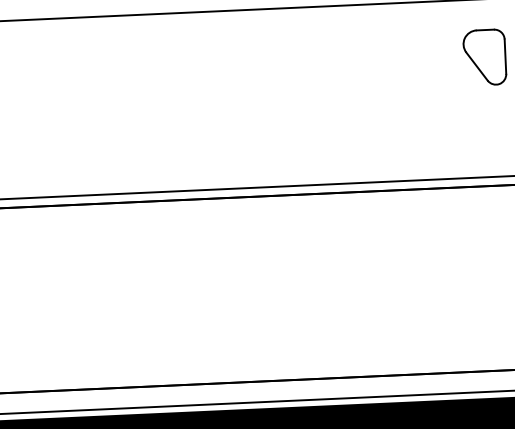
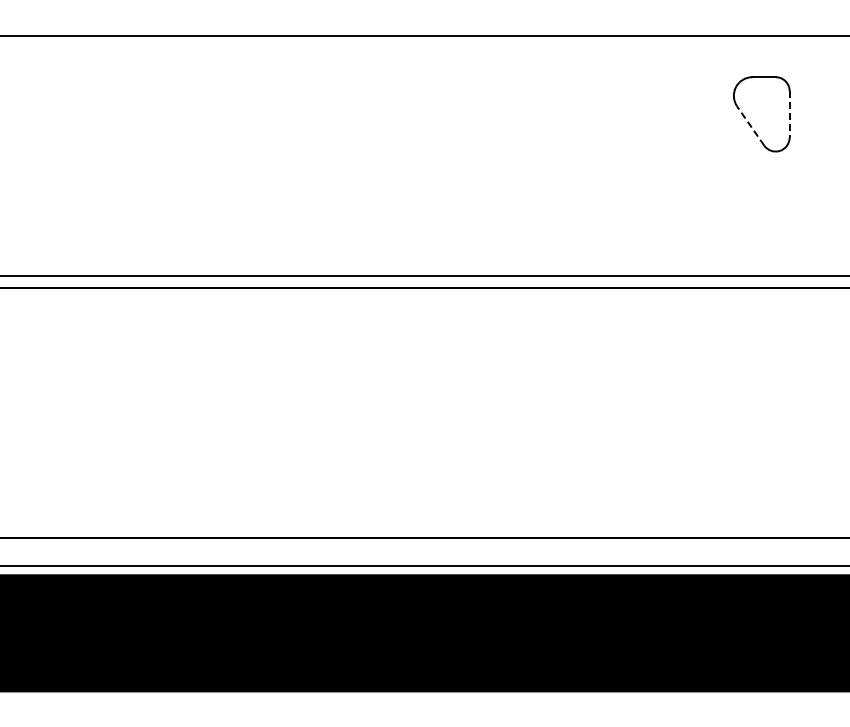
line: (505, 56) -> (789, 114), solid -> dashed
line: (476, 66) -> (750, 126), solid -> dashed

